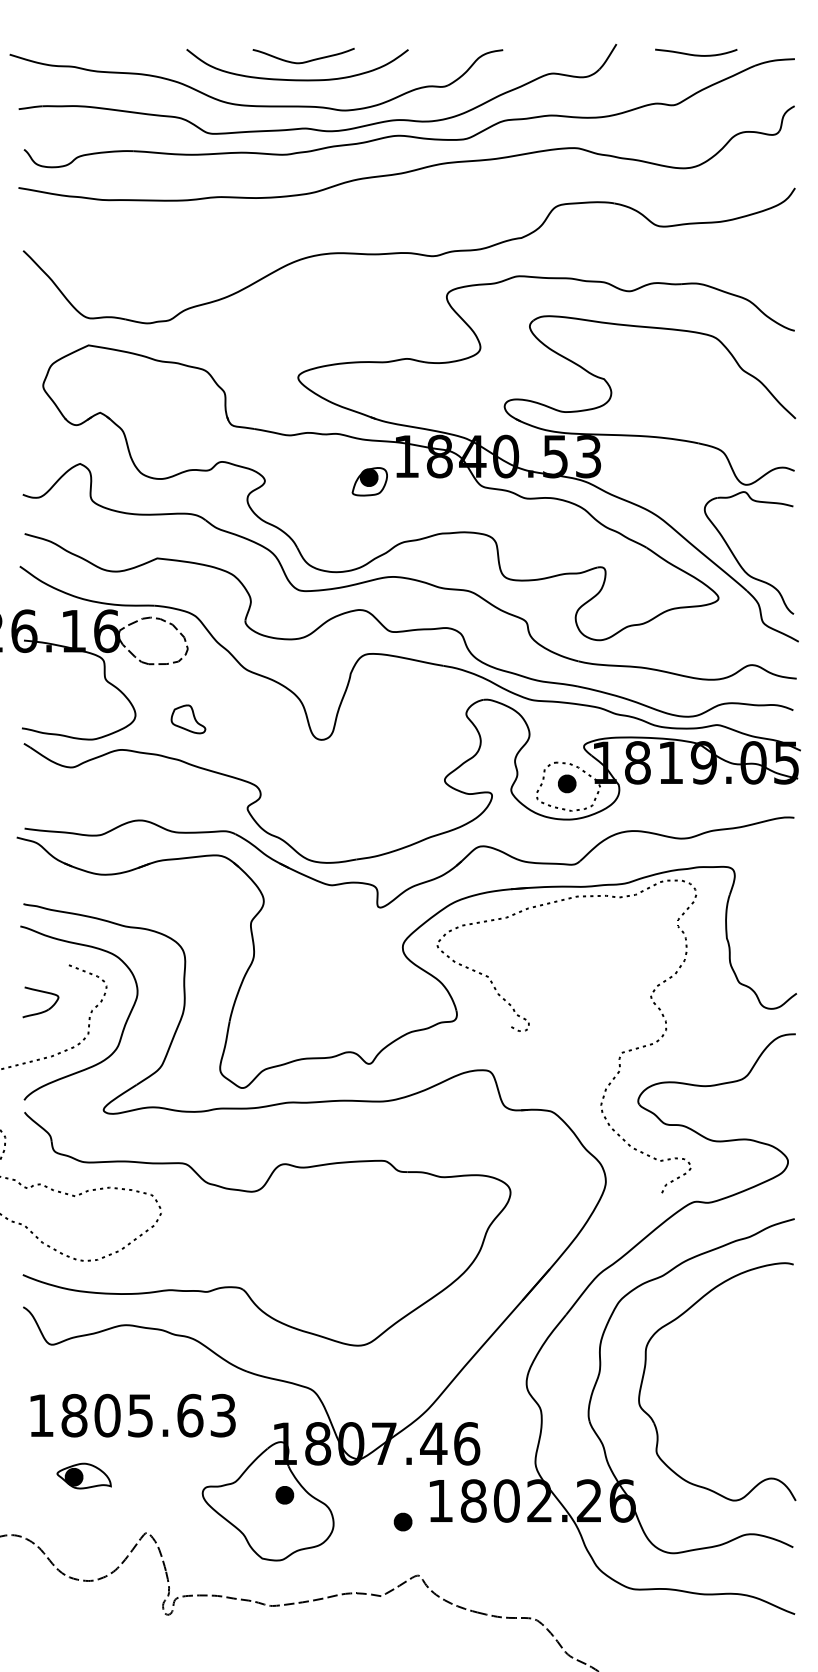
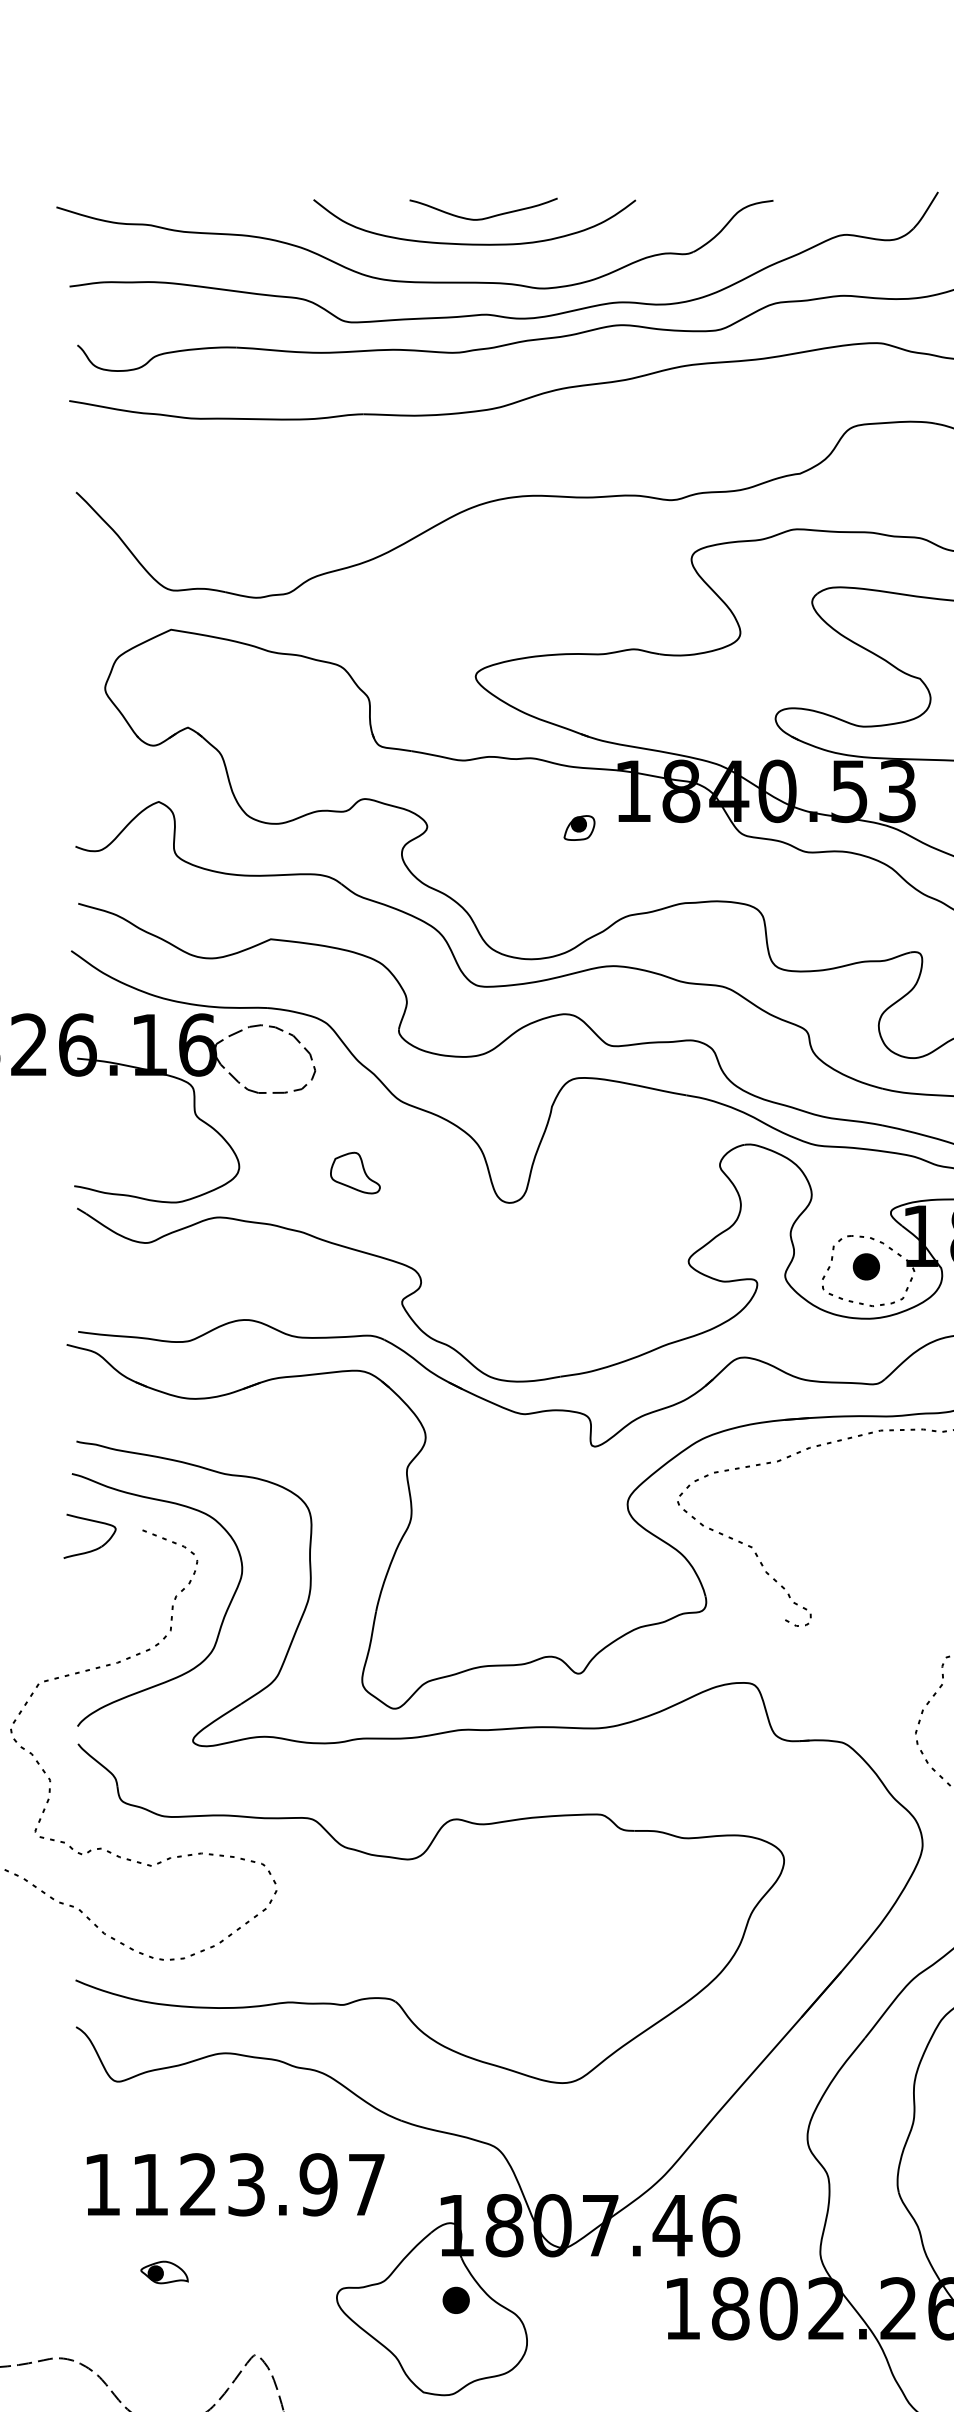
part: (369, 481) -> (579, 827), size x0.6
part: (188, 719) -> (355, 1173), moved
part: (44, 1010) -> (95, 1548), moved
text: (148, 1415) -> (258, 2184), 1805.63 -> 1123.97
part: (83, 1475) -> (163, 2271), size x0.6
part: (402, 1521) -> (627, 2338), removed

